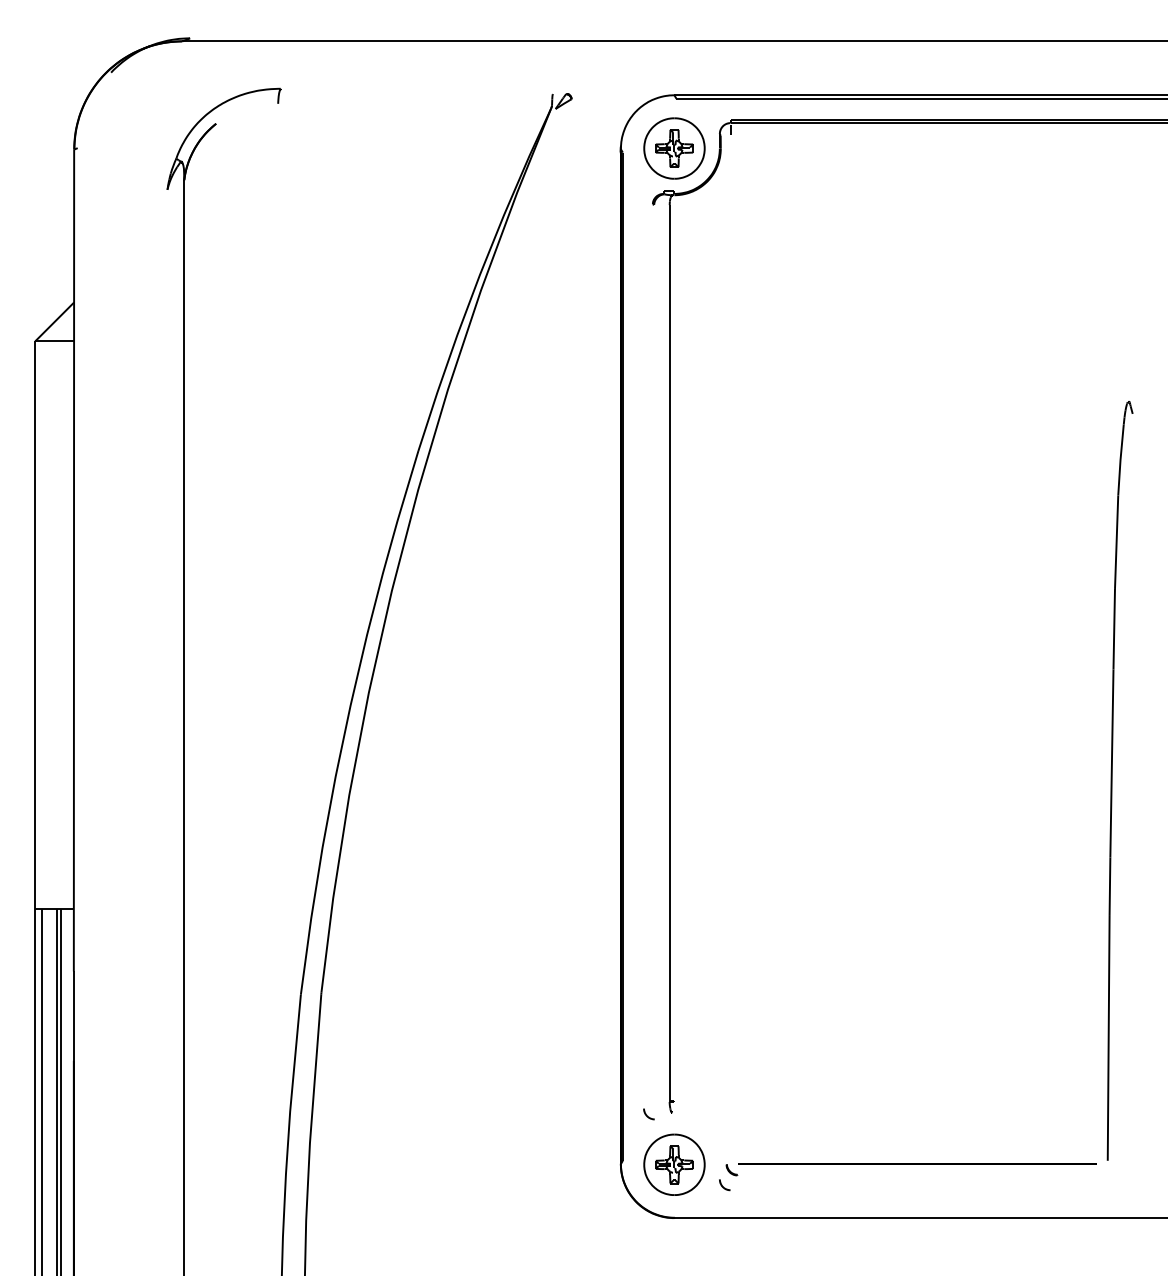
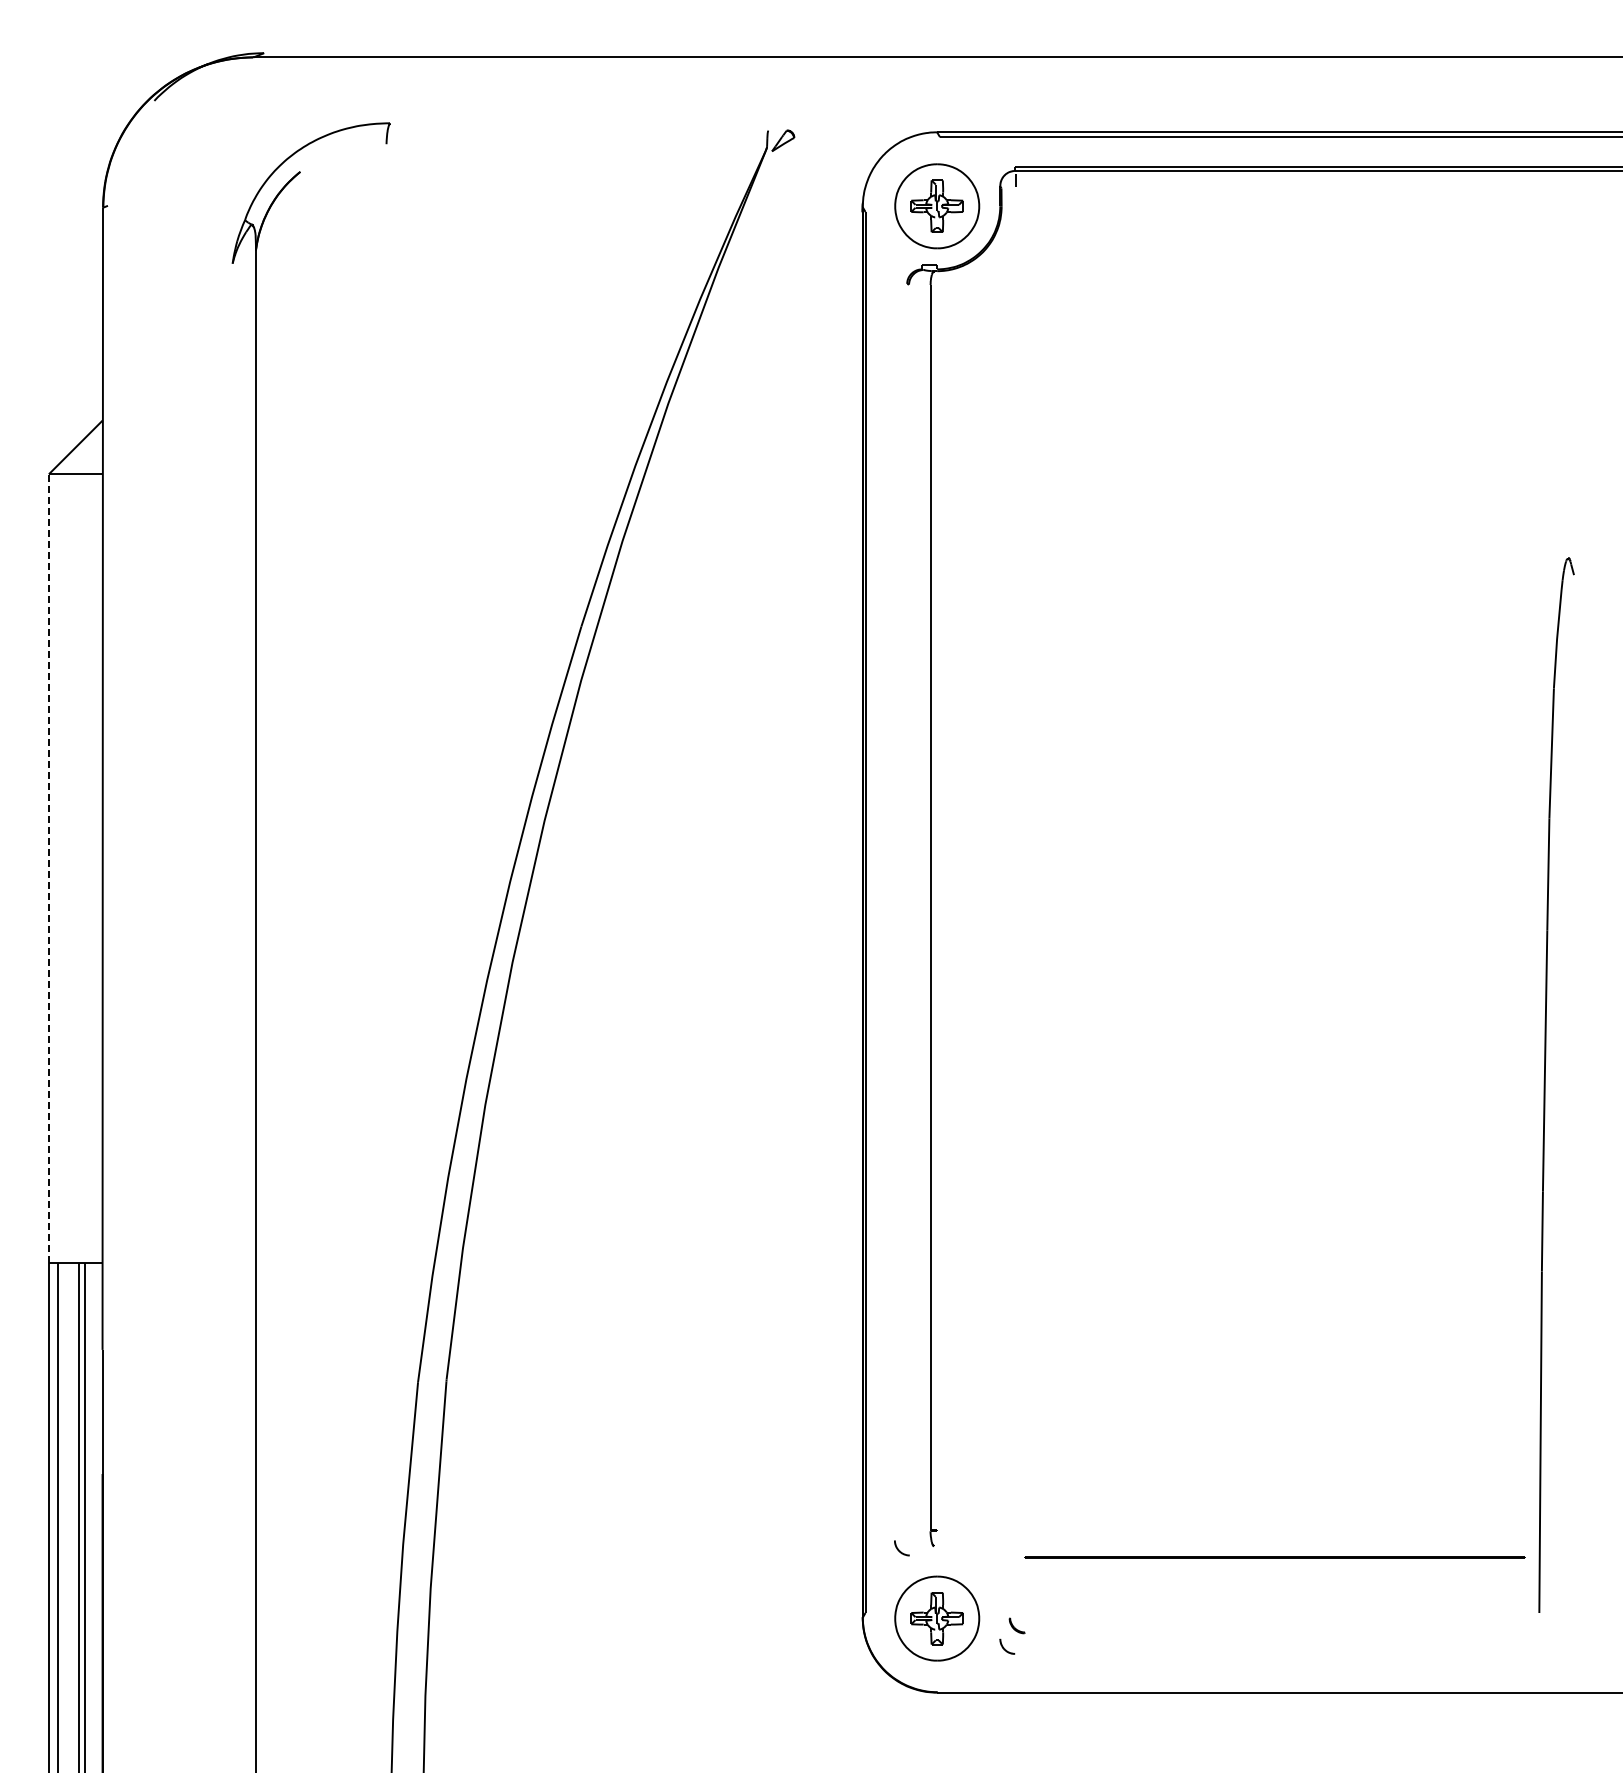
line: (34, 625) -> (48, 868), solid -> dashed
line: (917, 1164) -> (1274, 1557), moved

